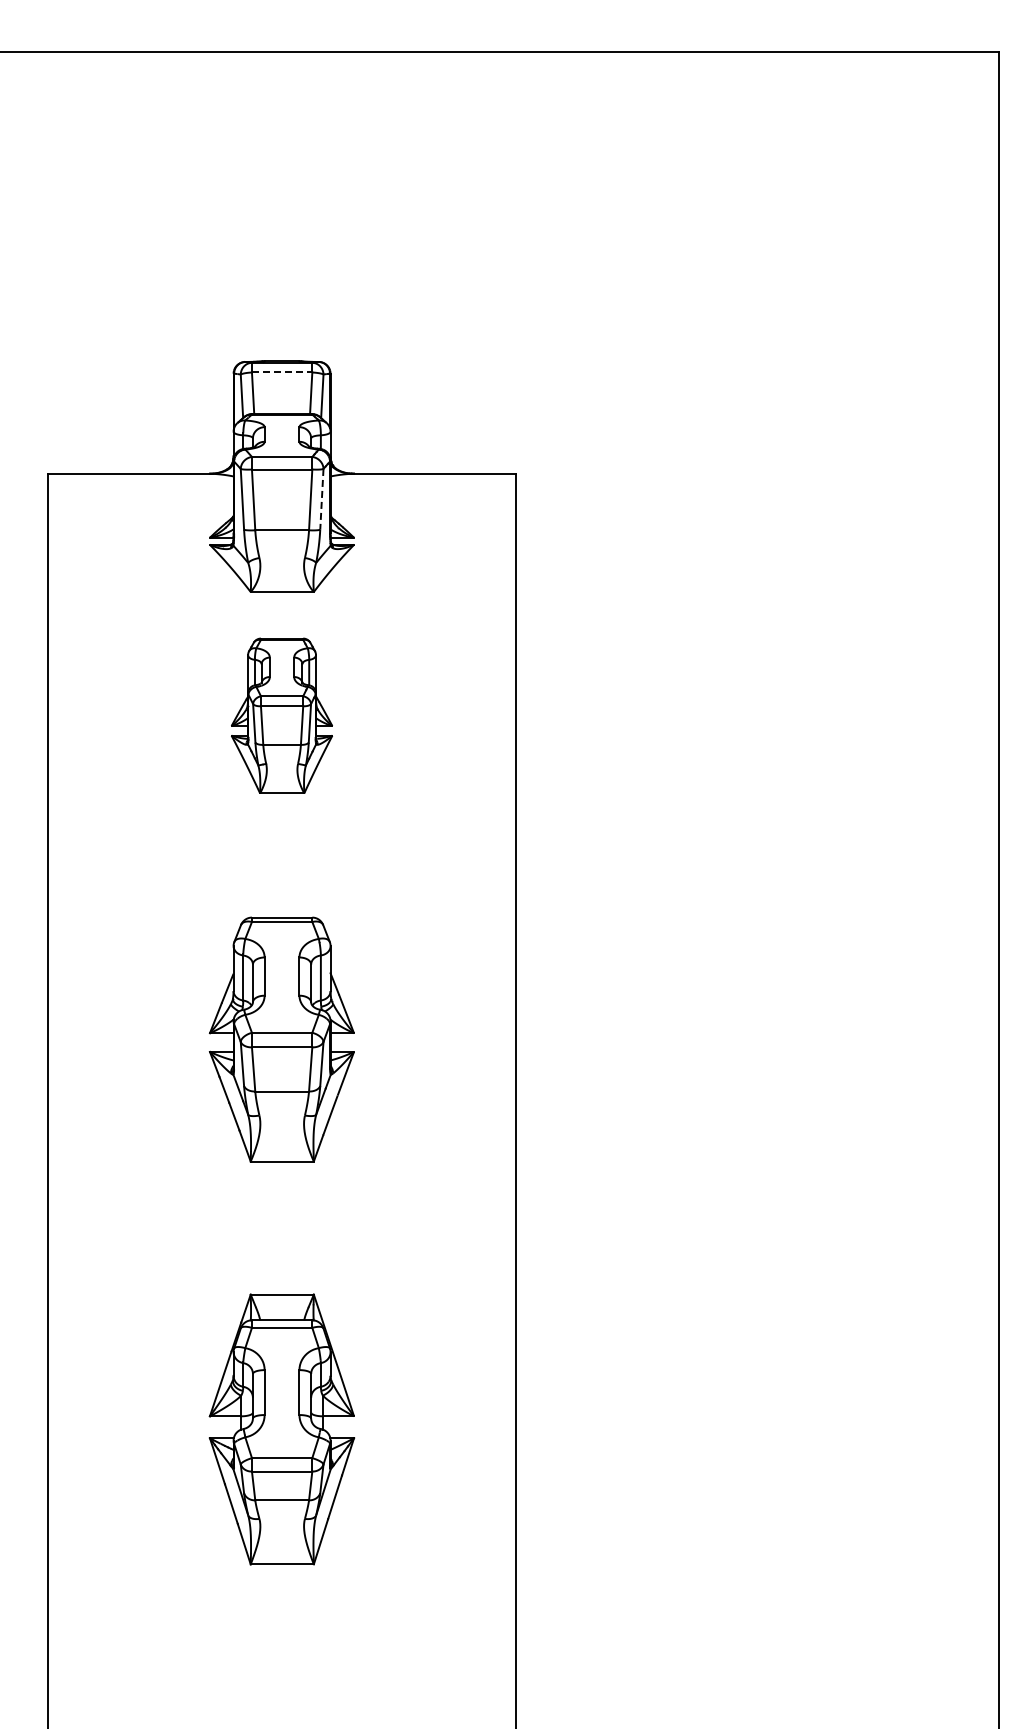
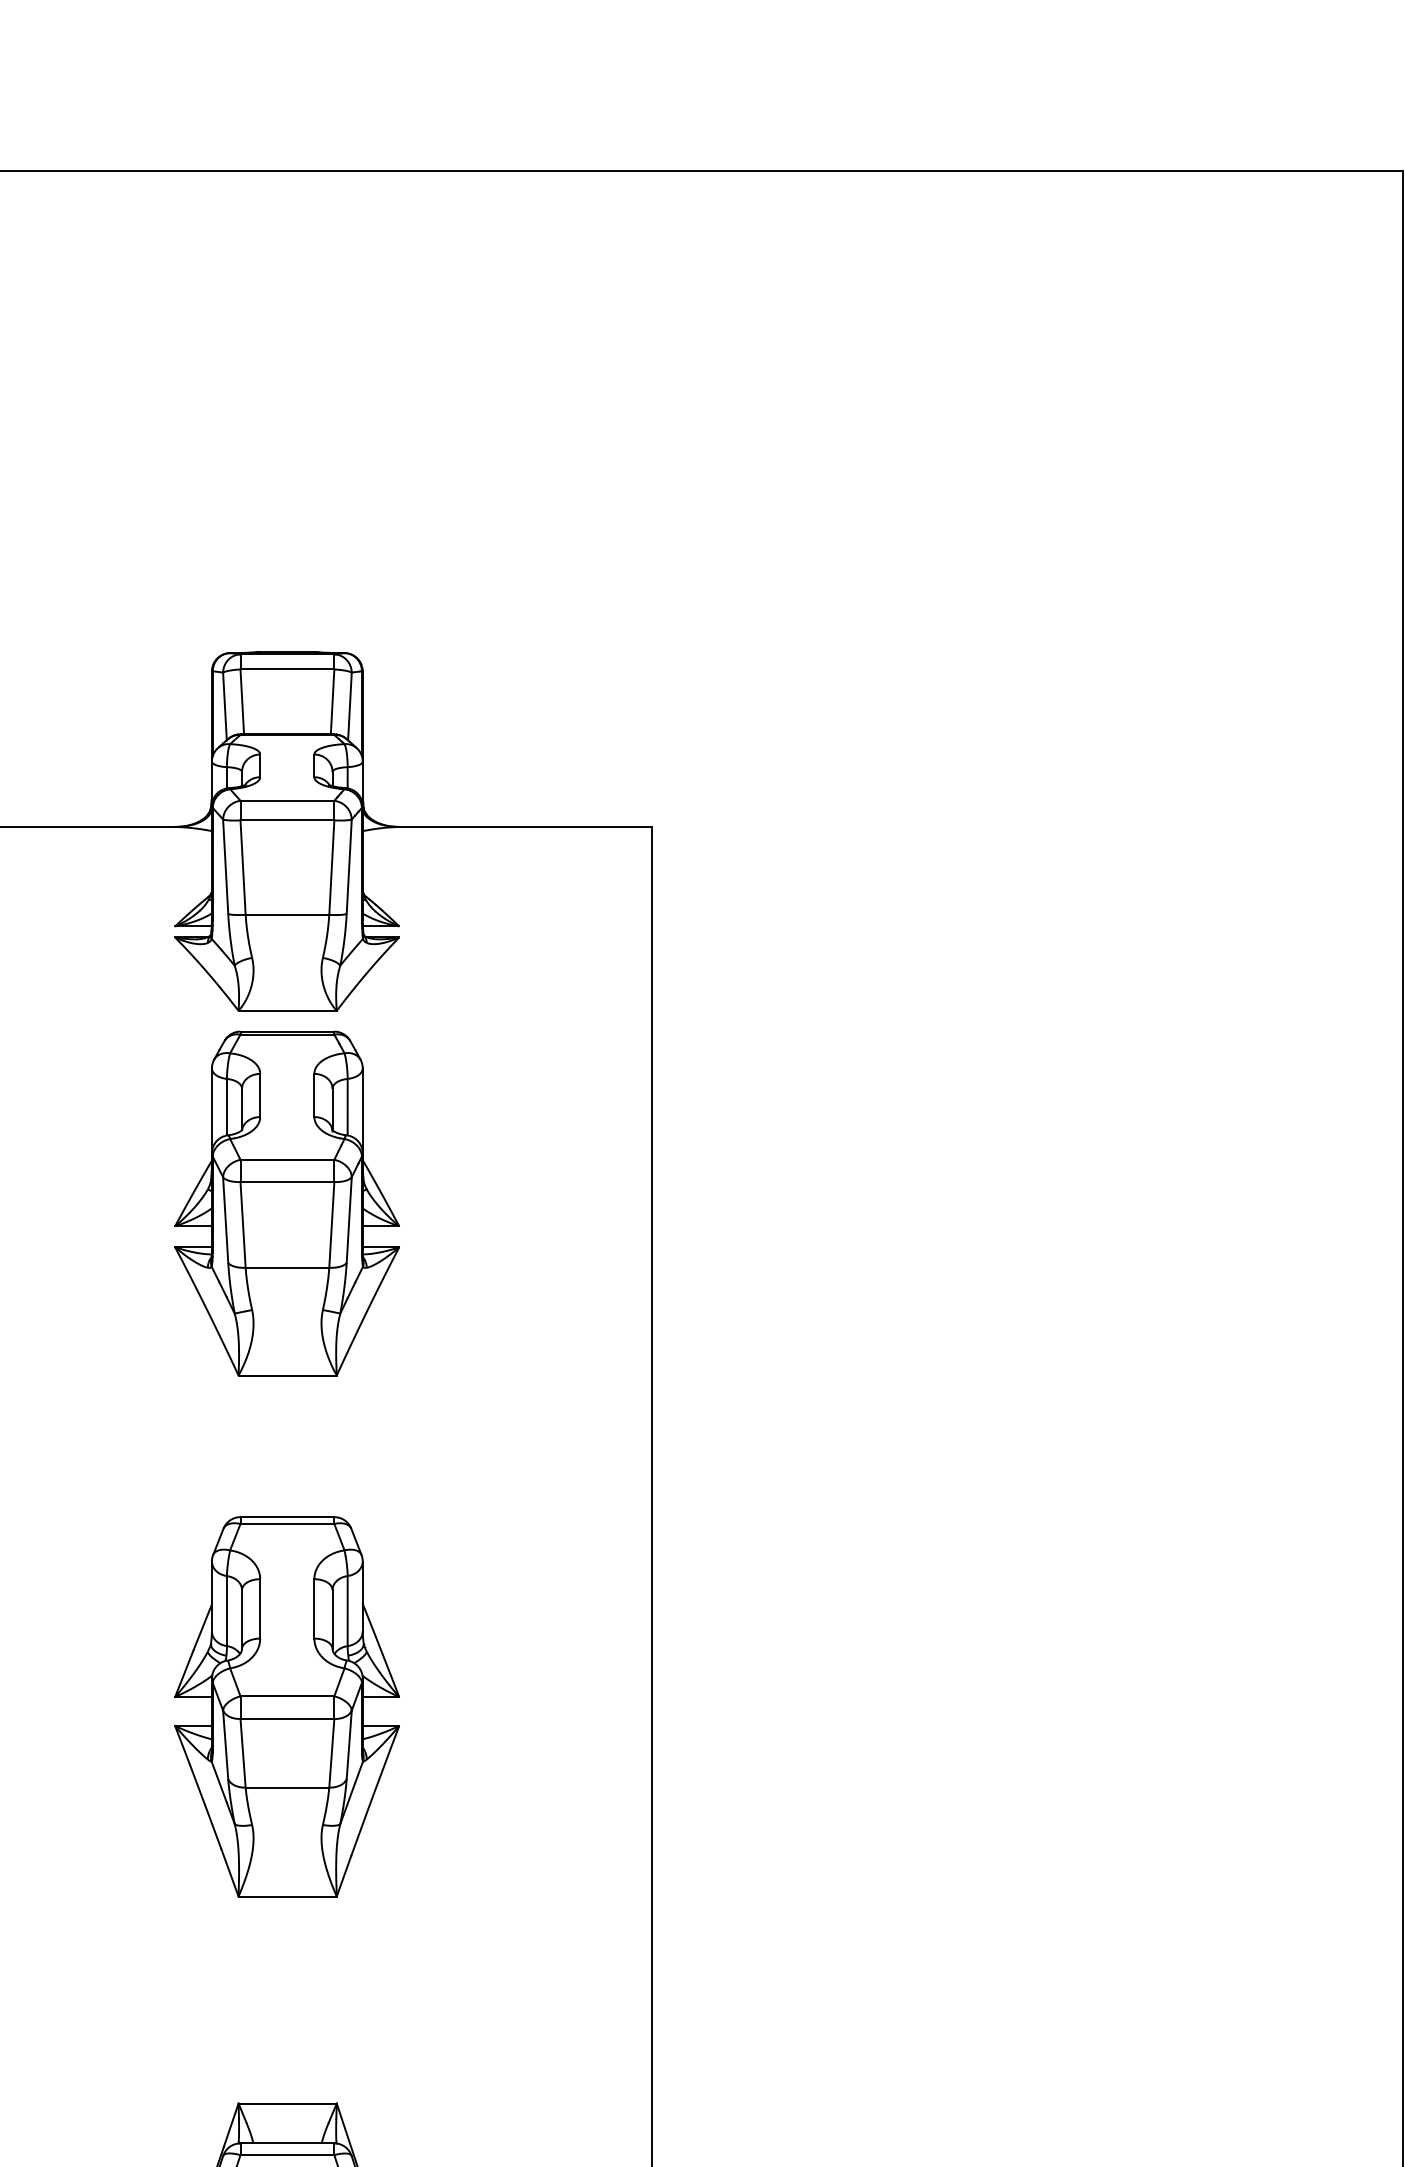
line: (282, 372) -> (287, 669), dashed -> solid
line: (321, 499) -> (348, 866), dashed -> solid
part: (281, 715) -> (286, 1202), size x1.43

